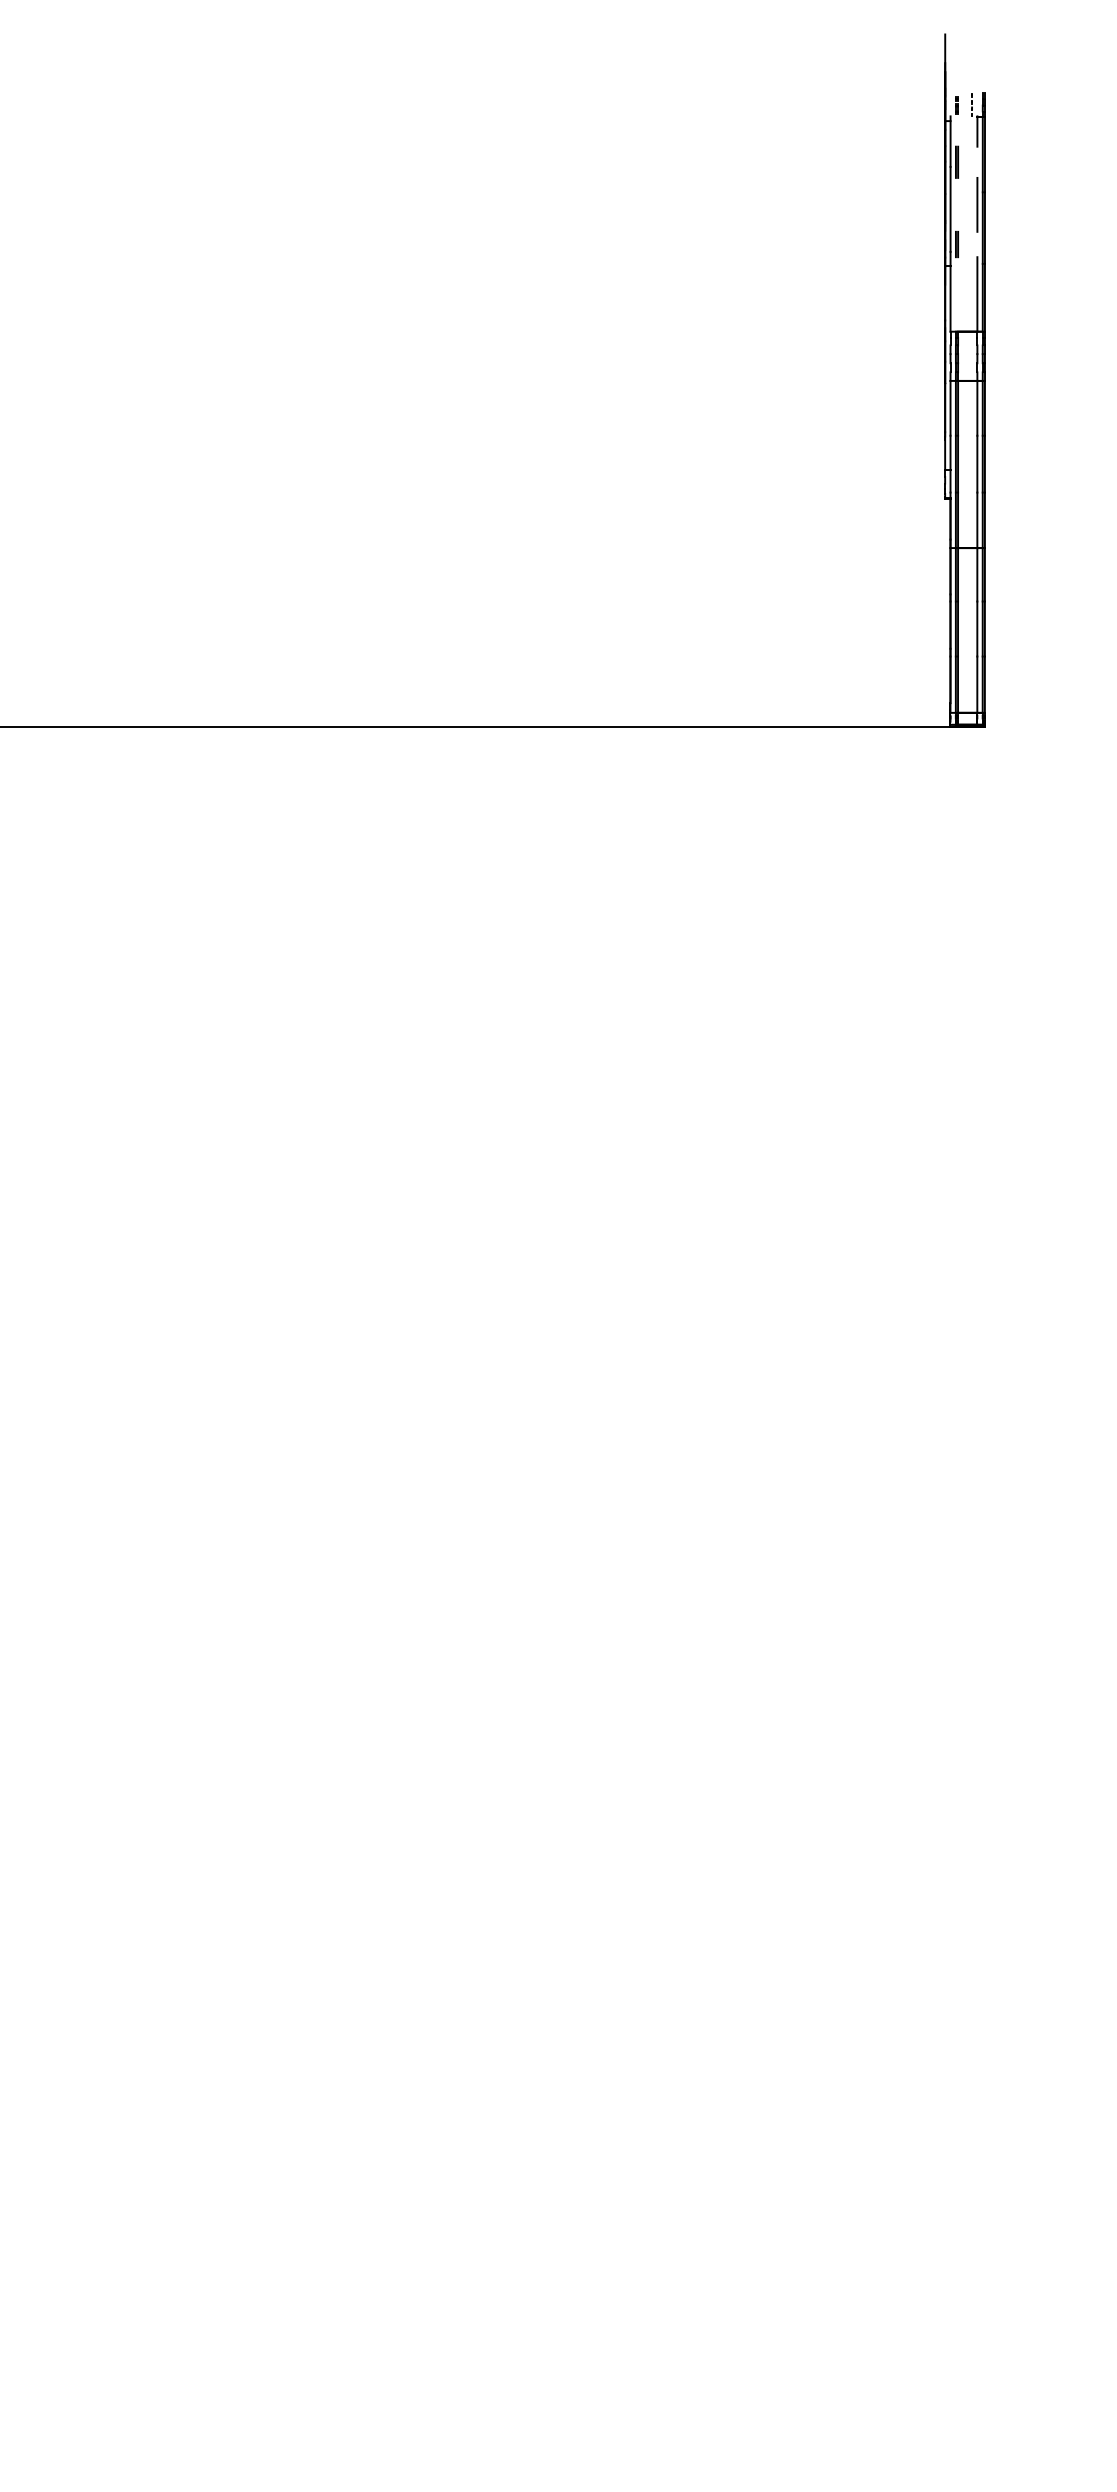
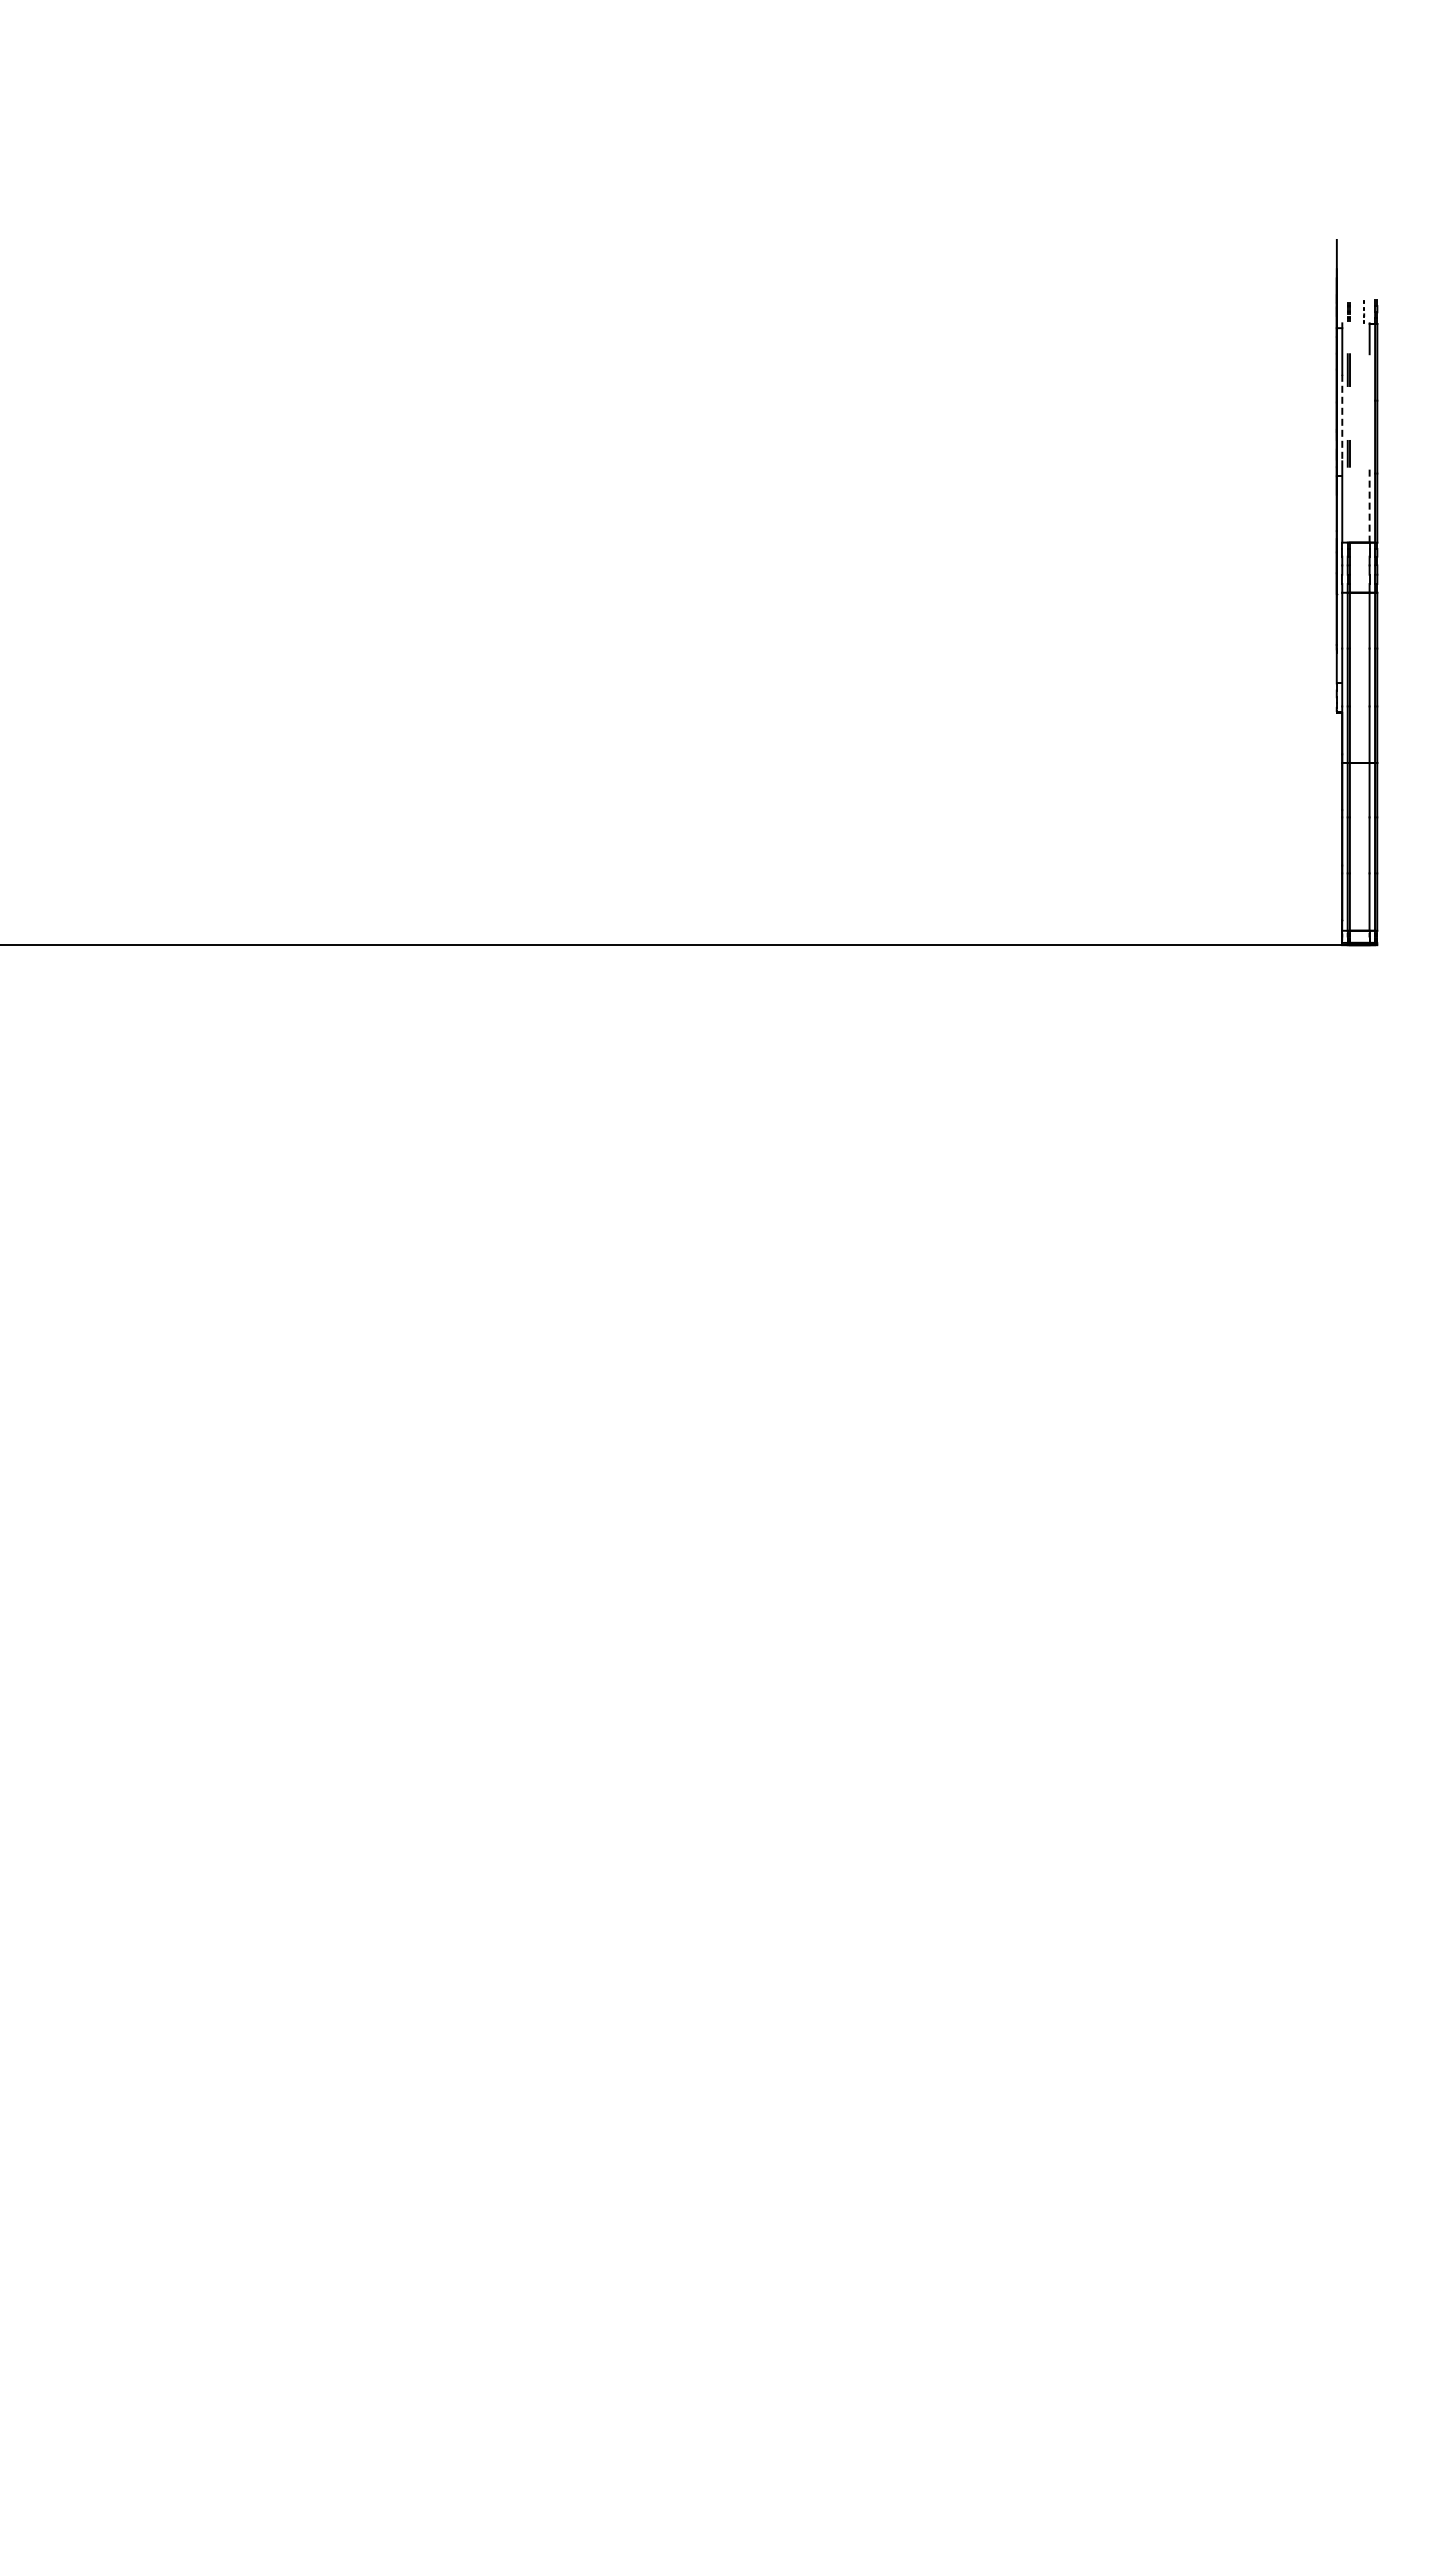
line: (977, 204) -> (1369, 413), removed
line: (950, 209) -> (1342, 418), solid -> dashed
line: (977, 294) -> (1369, 504), solid -> dashed

